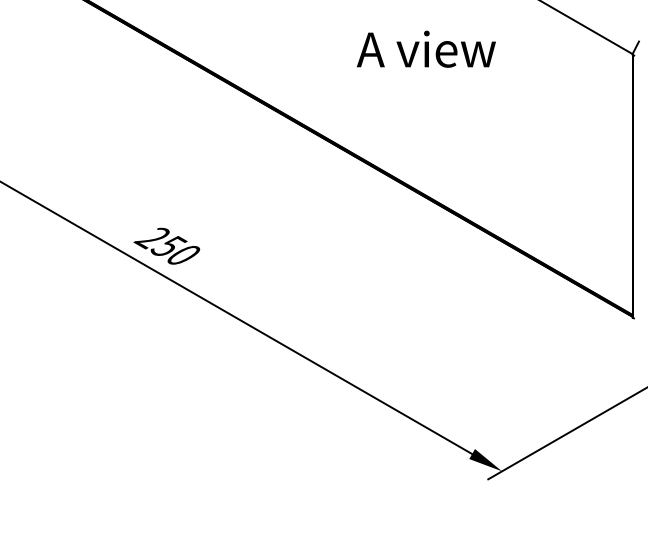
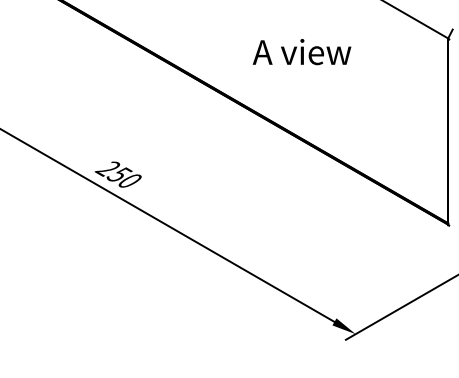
text: (425, 49) -> (301, 52), moved

